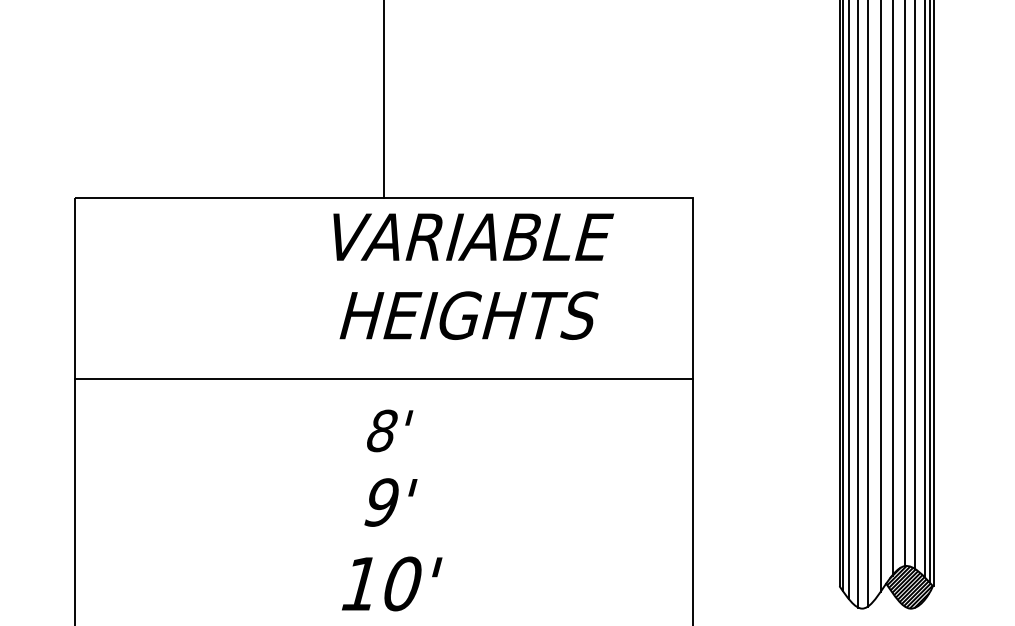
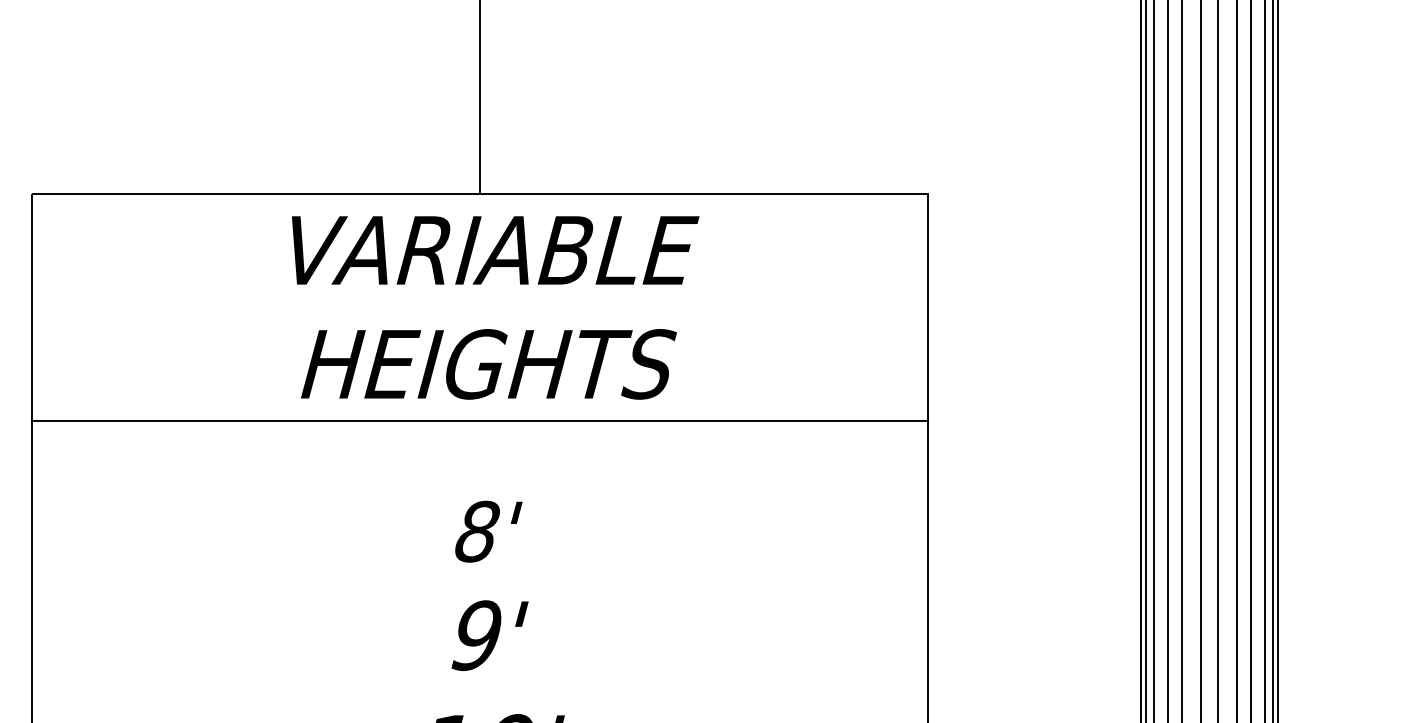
text: (473, 276) -> (495, 307), moved
line: (383, 379) -> (479, 420), moved

